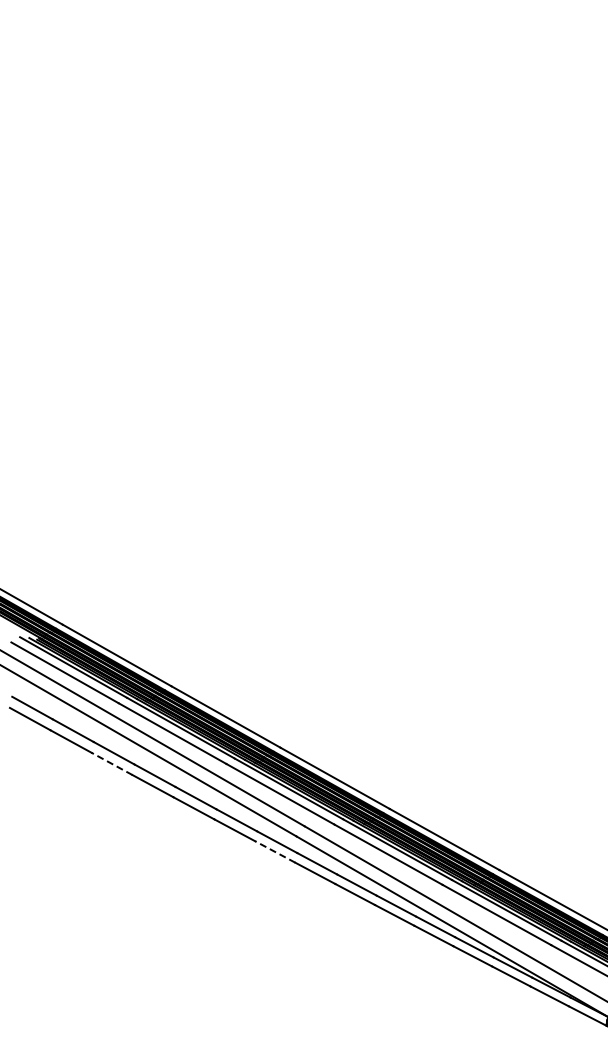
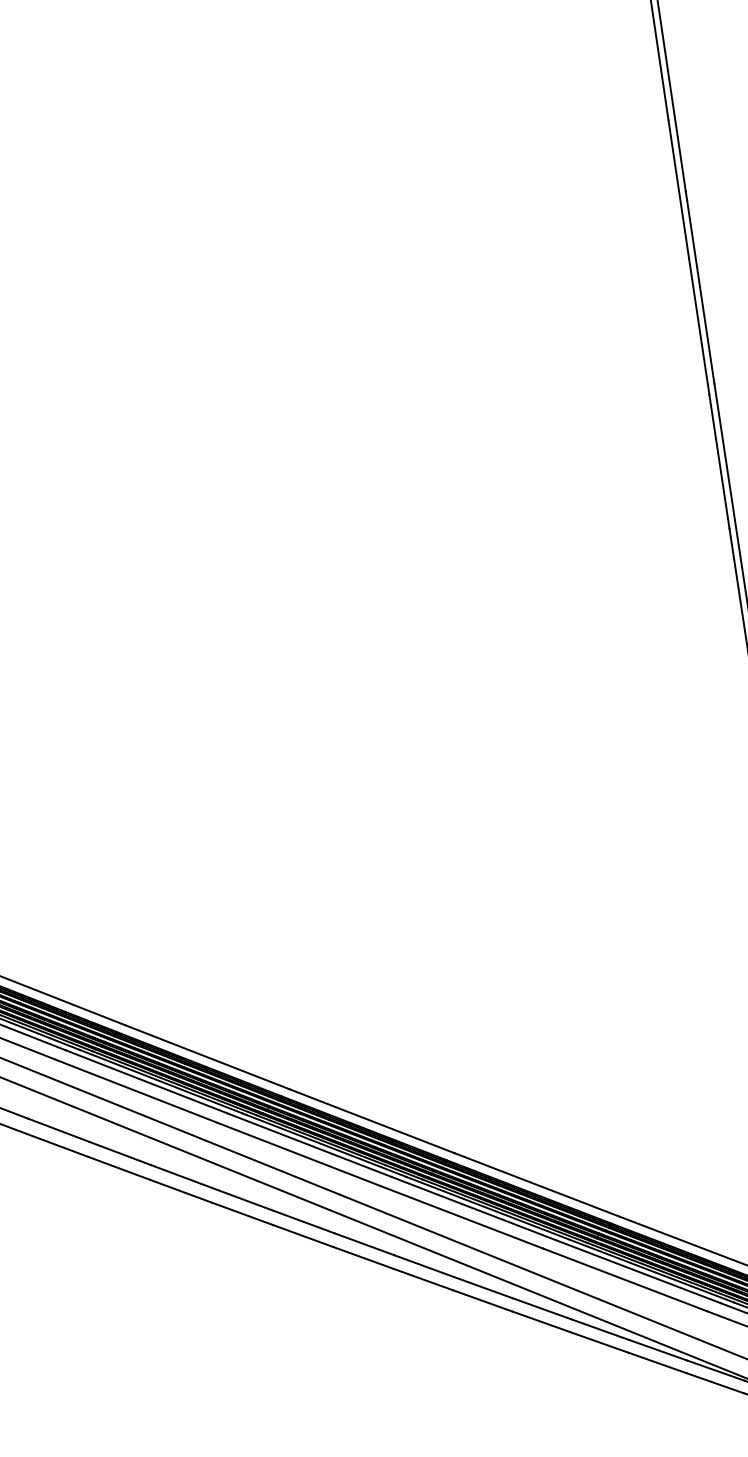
line: (111, 763) -> (56, 1145), dashed -> solid
line: (275, 851) -> (303, 1235), dashed -> solid

